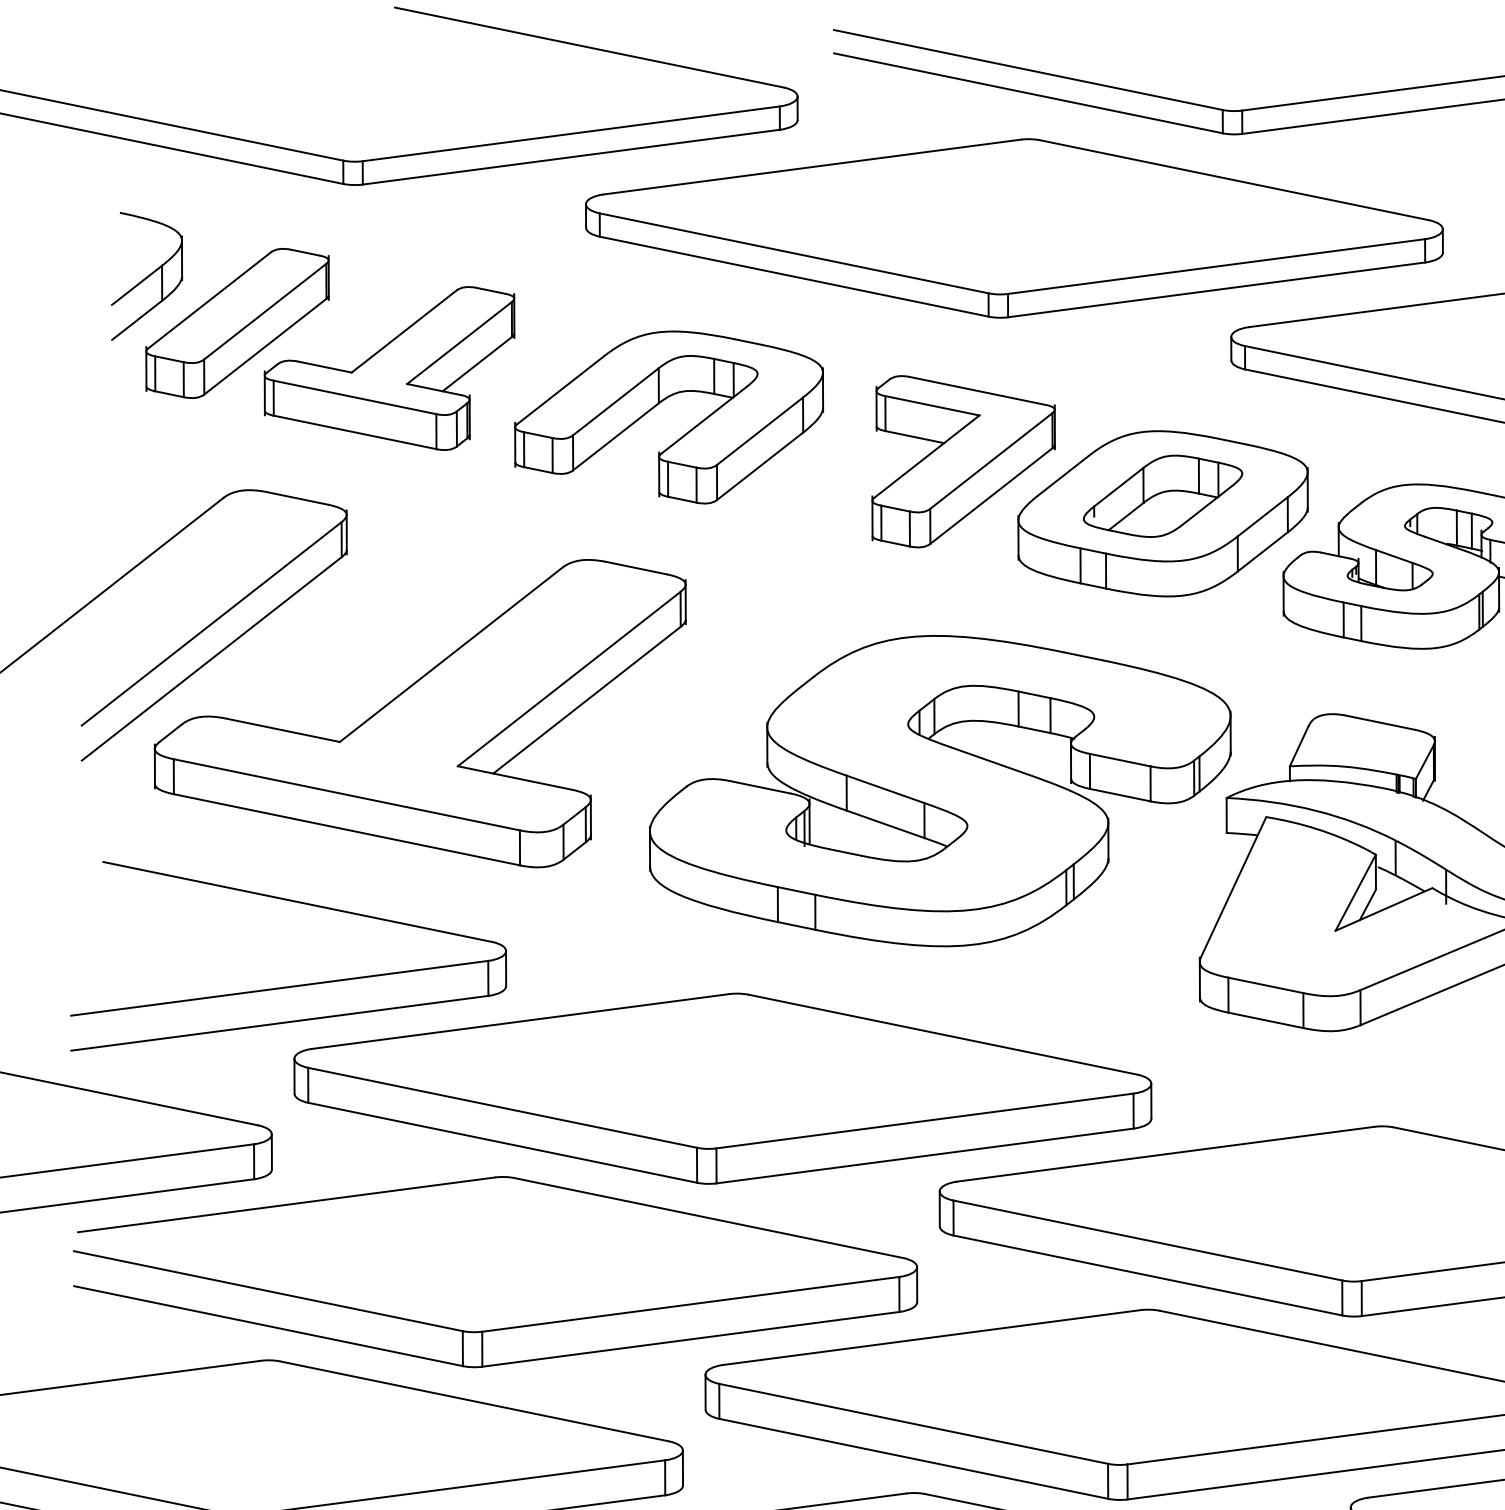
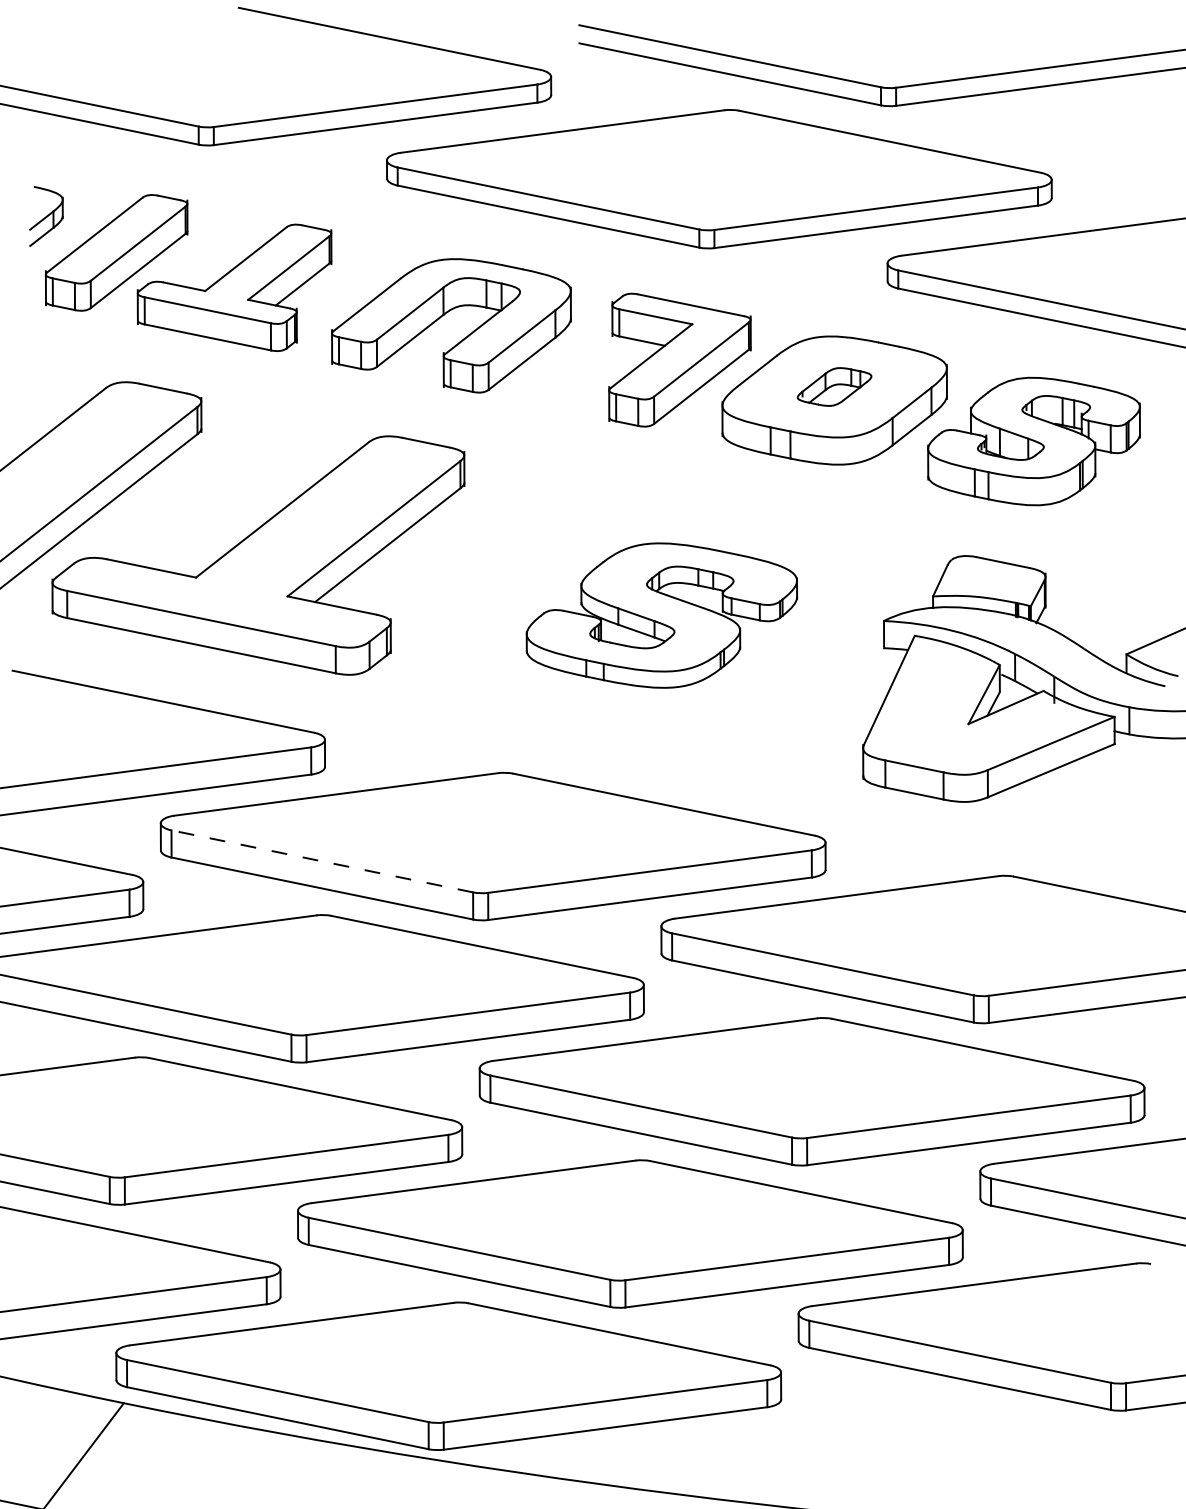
part: (147, 276) -> (46, 216), size x0.6
part: (1162, 495) -> (834, 386), size x0.6
part: (939, 790) -> (661, 615), size x0.6
line: (502, 1107) -> (322, 861), solid -> dashed

